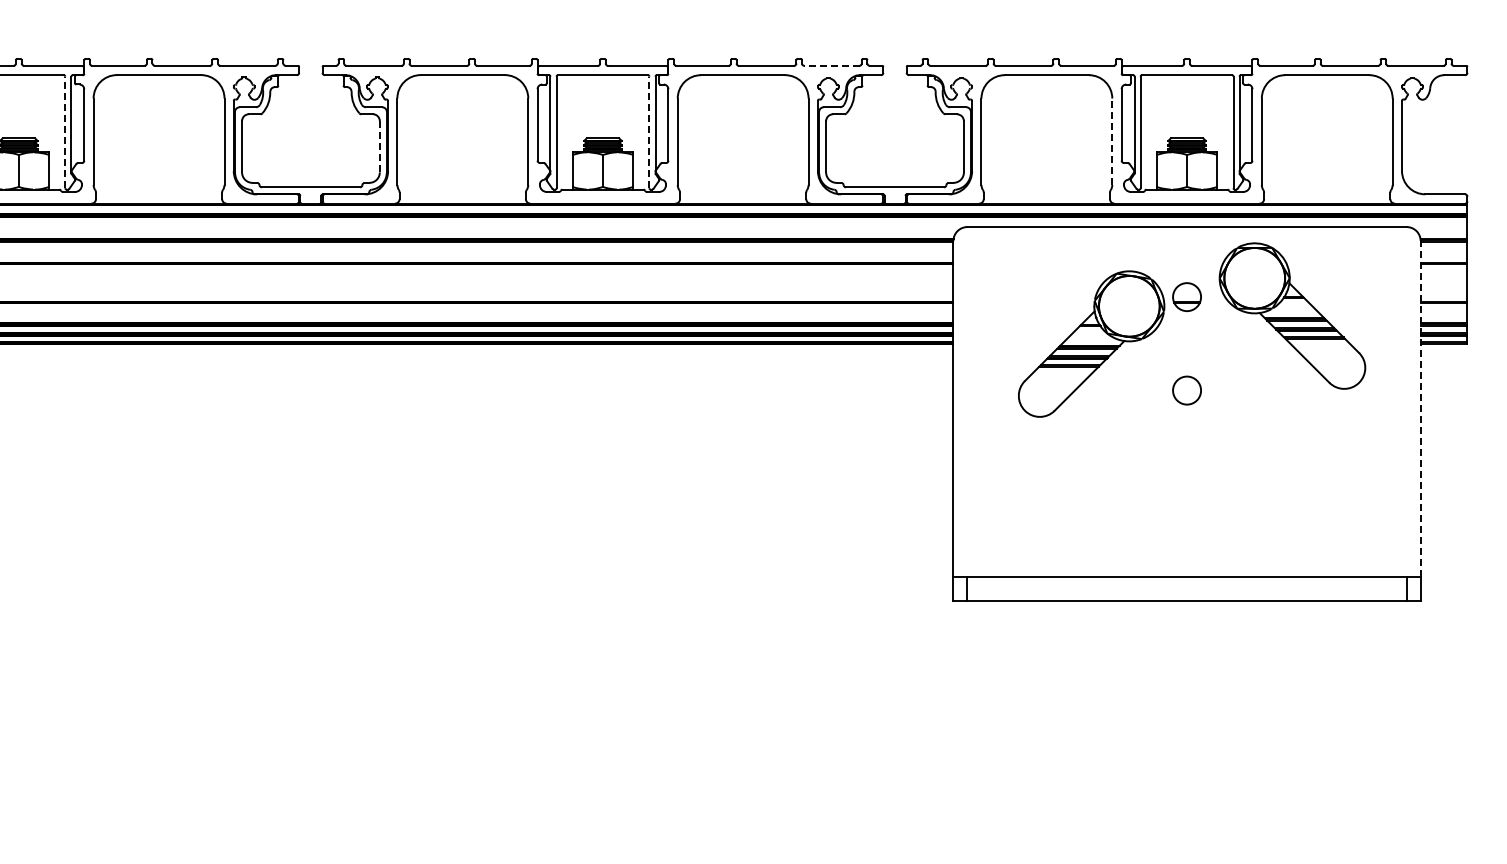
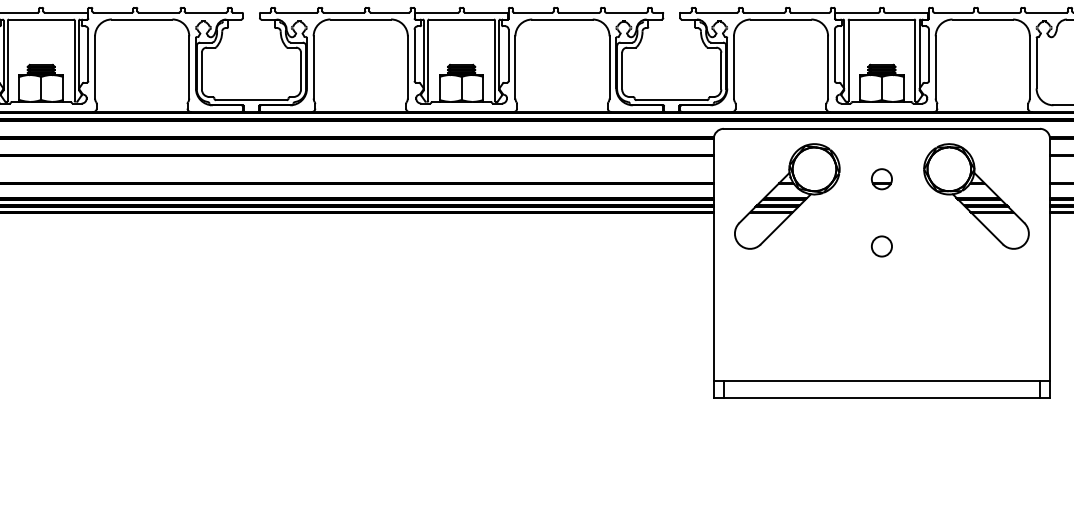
line: (831, 65) -> (626, 12), dashed -> solid
line: (65, 132) -> (74, 60), dashed -> solid
line: (649, 132) -> (495, 60), dashed -> solid
line: (1112, 141) -> (828, 67), dashed -> solid
line: (379, 146) -> (300, 70), dashed -> solid
part: (1292, 315) -> (976, 196), moved
part: (1091, 343) -> (787, 196), moved
line: (1420, 408) -> (1049, 259), dashed -> solid

